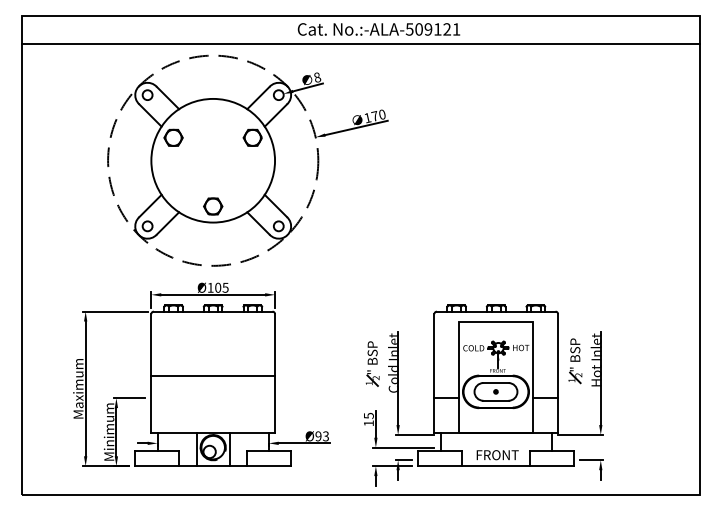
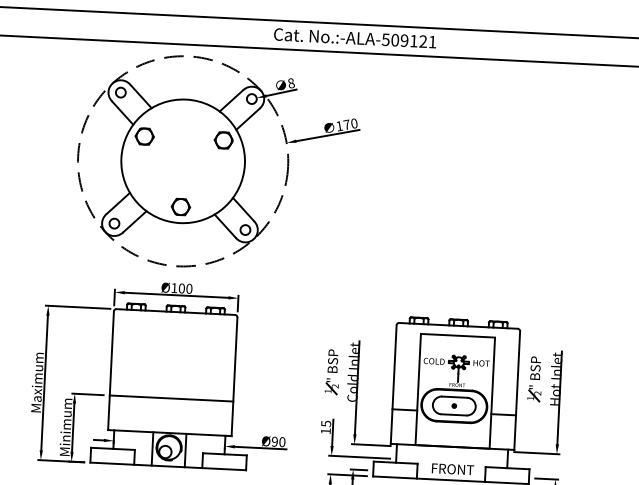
text: (225, 287) -> (189, 288), 105 -> 100
line: (213, 376) -> (171, 398), moved
text: (326, 436) -> (282, 442), 93 -> 90

